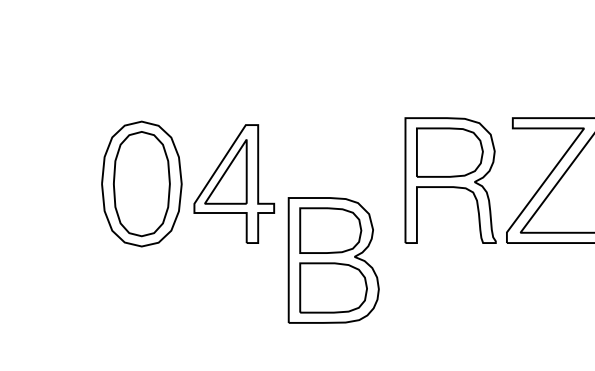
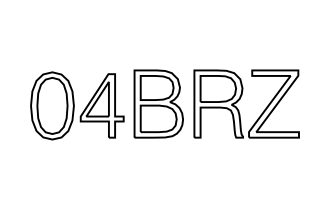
part: (333, 259) -> (158, 103), moved

